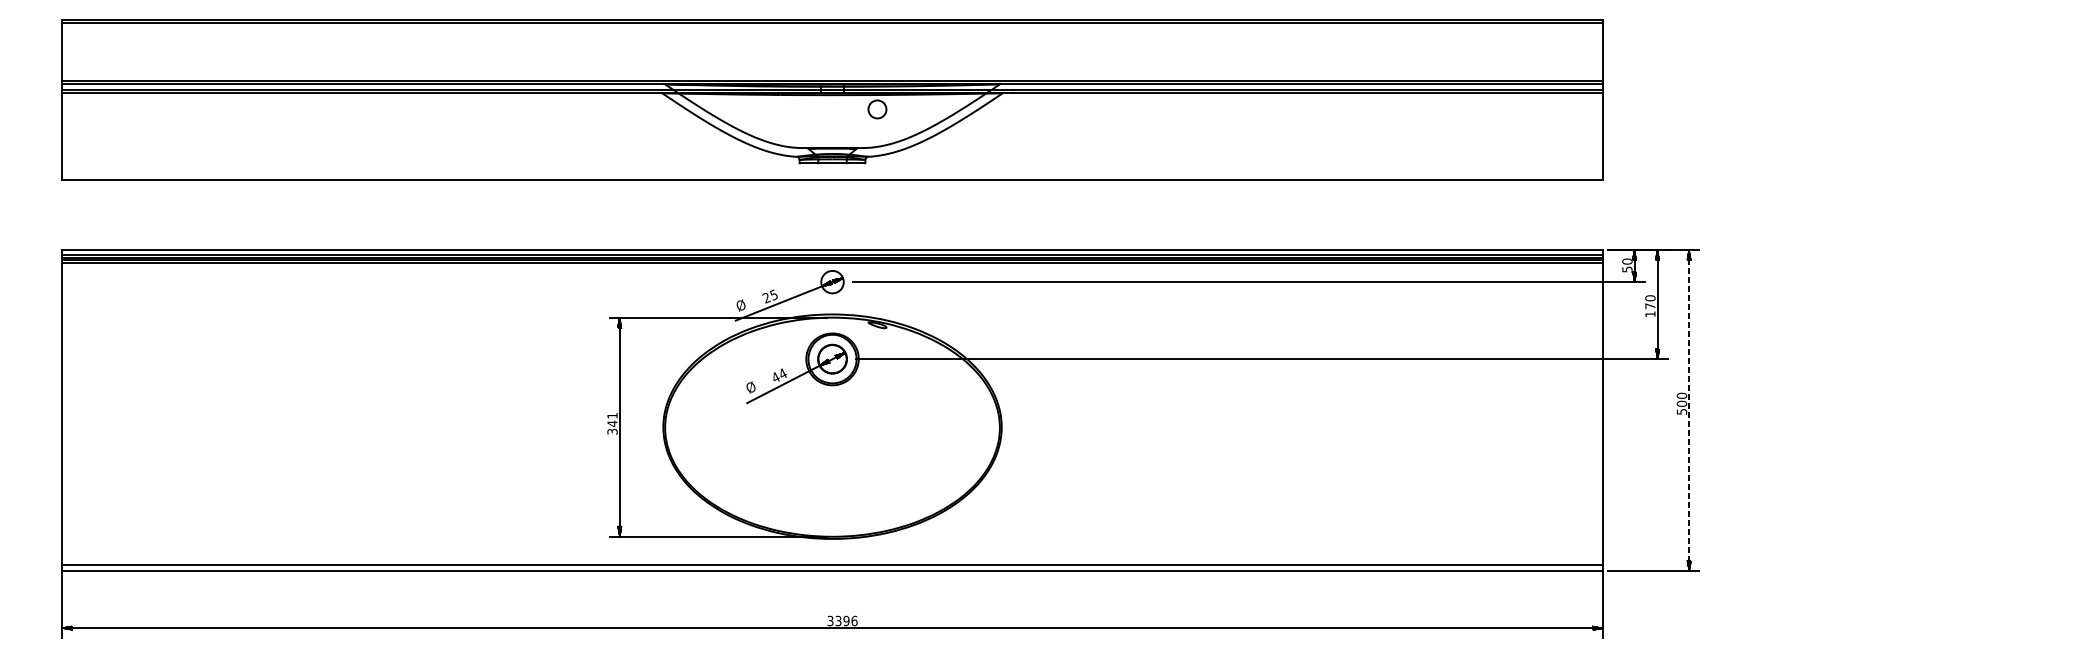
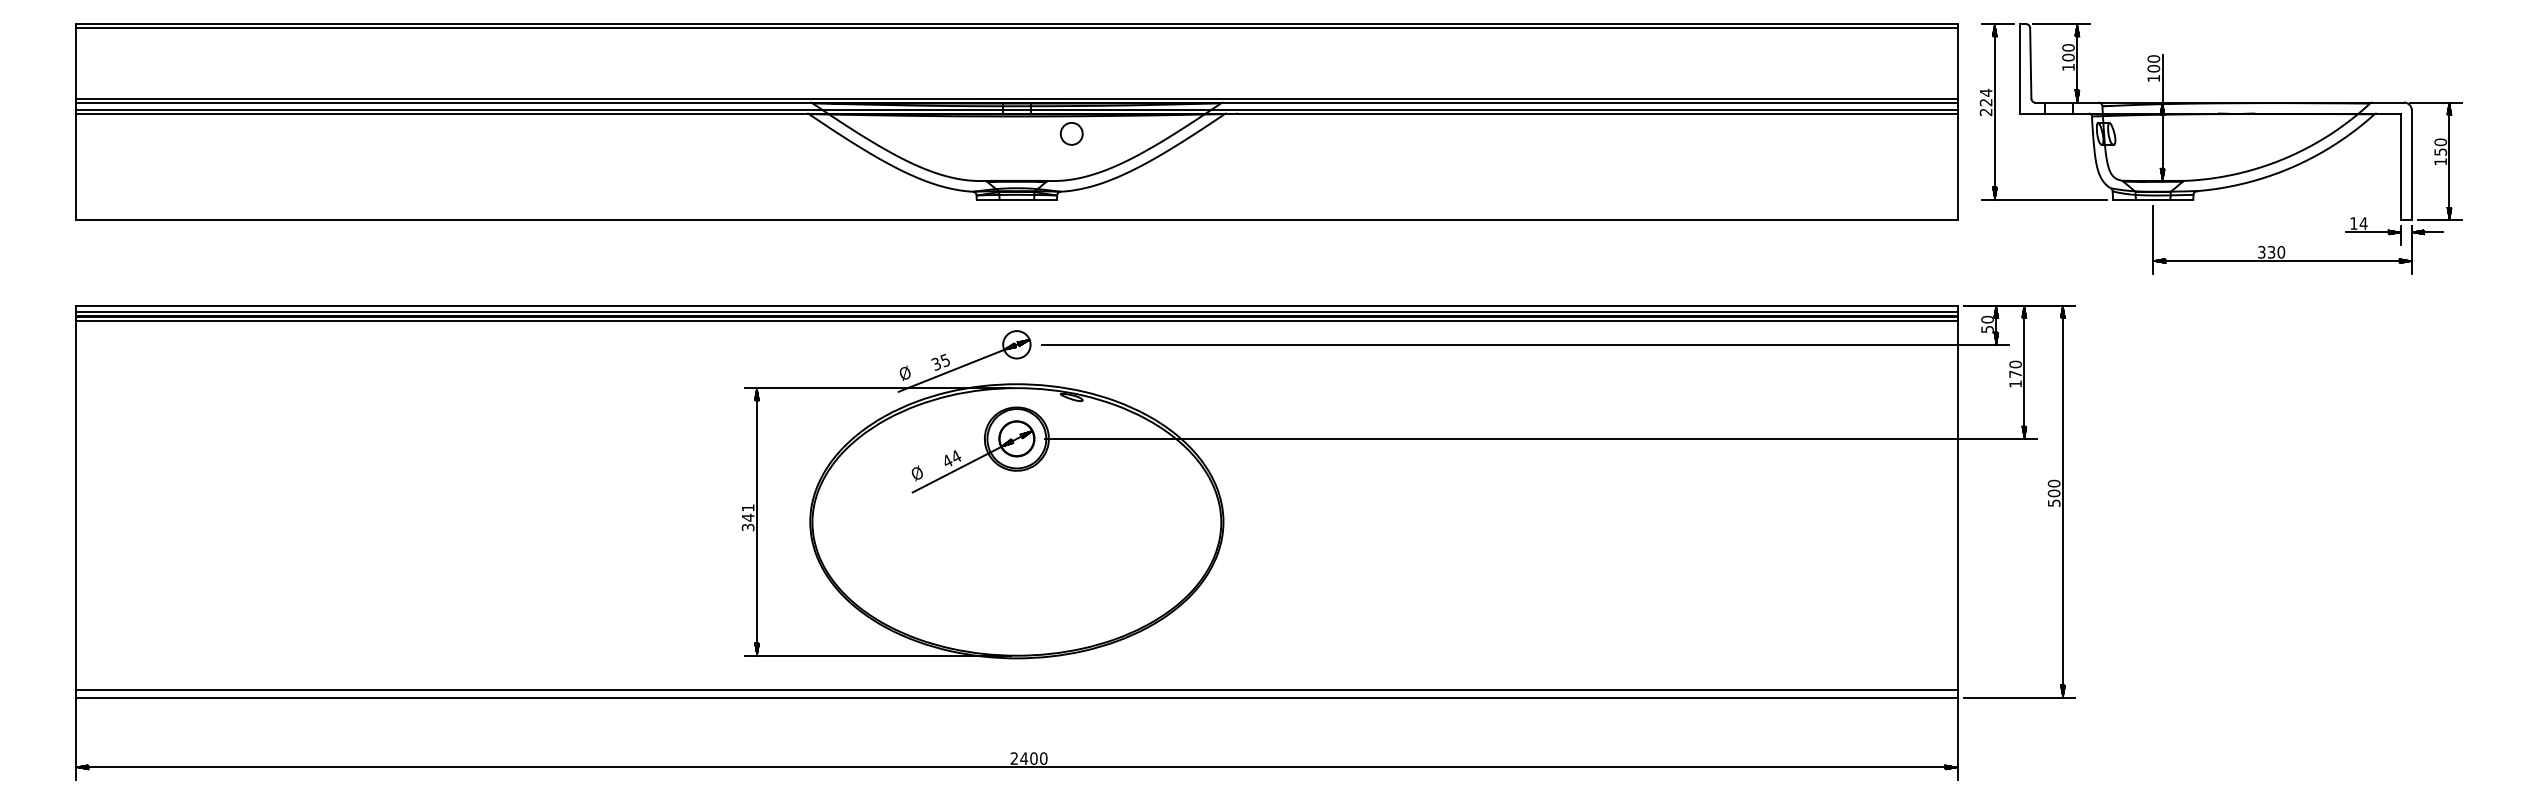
part: (1818, 121) -> (2220, 148), added
text: (766, 298) -> (936, 364), 25 -> 35
line: (1688, 410) -> (2062, 501), dashed -> solid
text: (842, 620) -> (1028, 758), 3396 -> 2400

